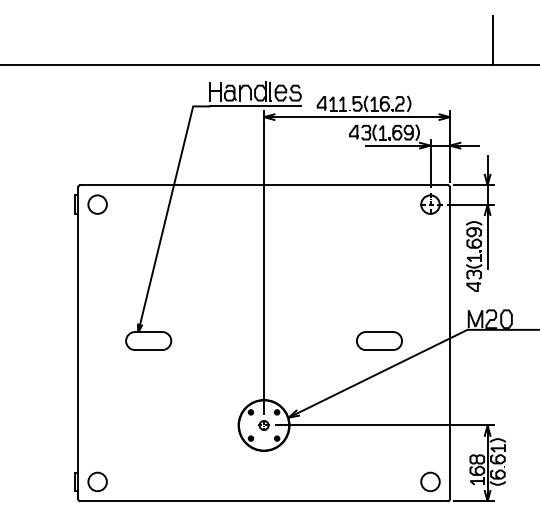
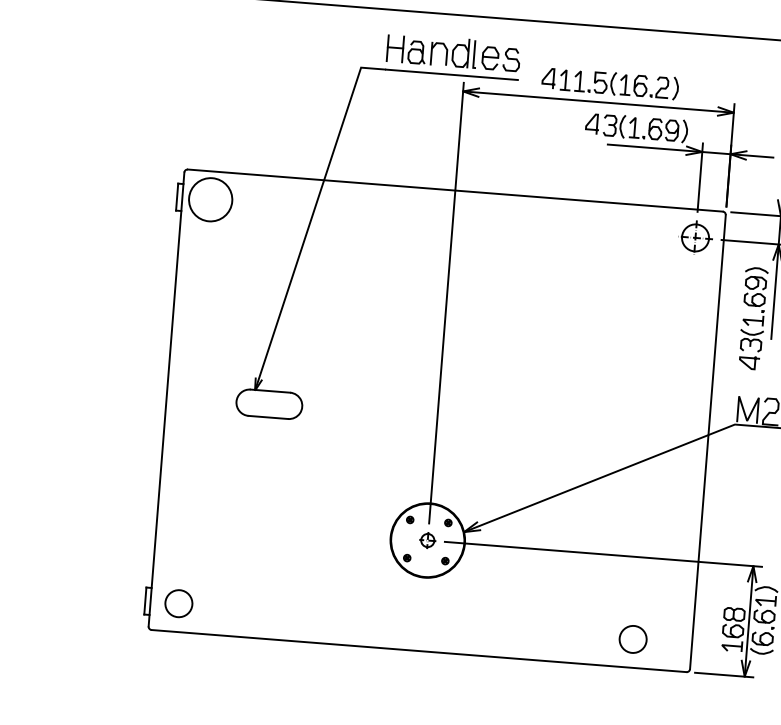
circle: (97, 204) -> (210, 199), size x1.6
part: (379, 340) -> (605, 429), removed
circle: (430, 481) -> (633, 638), moved

